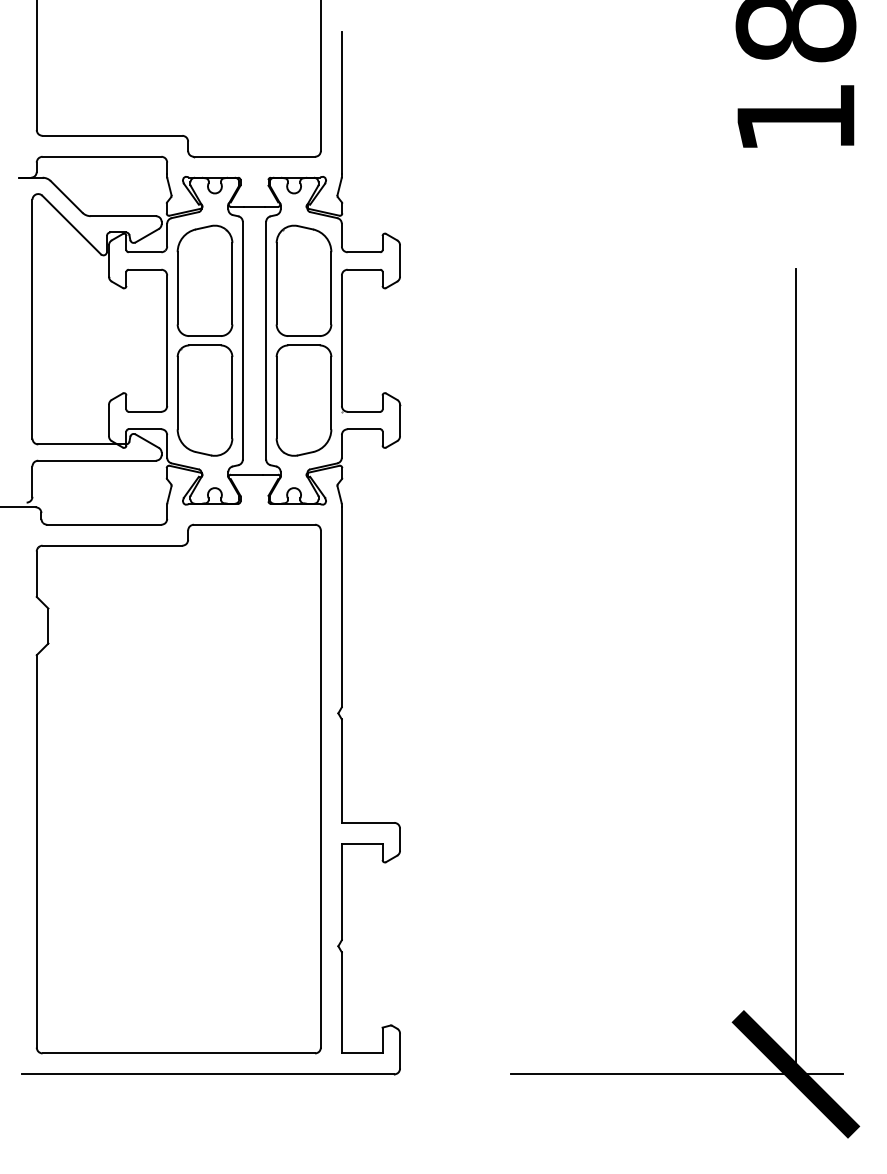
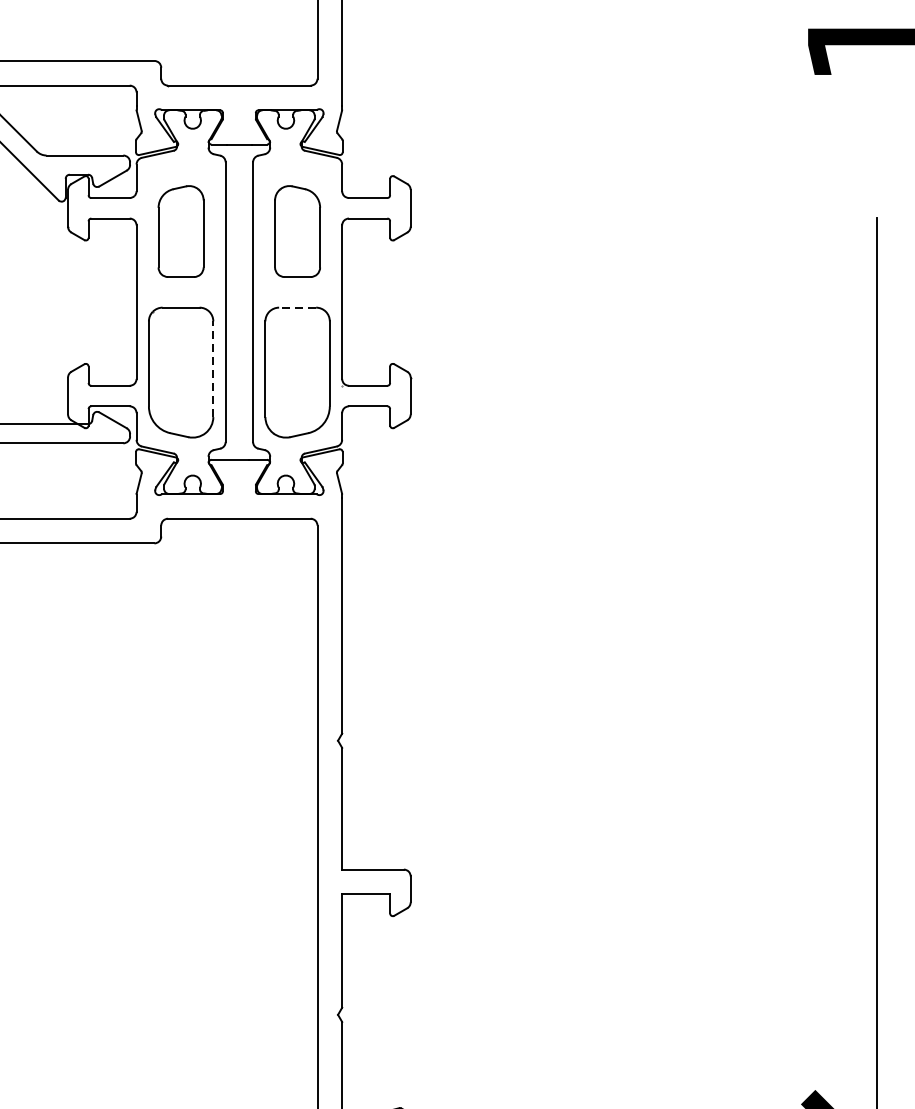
part: (204, 280) -> (180, 231), size x0.7
part: (303, 280) -> (297, 231), size x0.7
line: (304, 345) -> (298, 307), solid -> dashed
line: (232, 397) -> (213, 368), solid -> dashed

